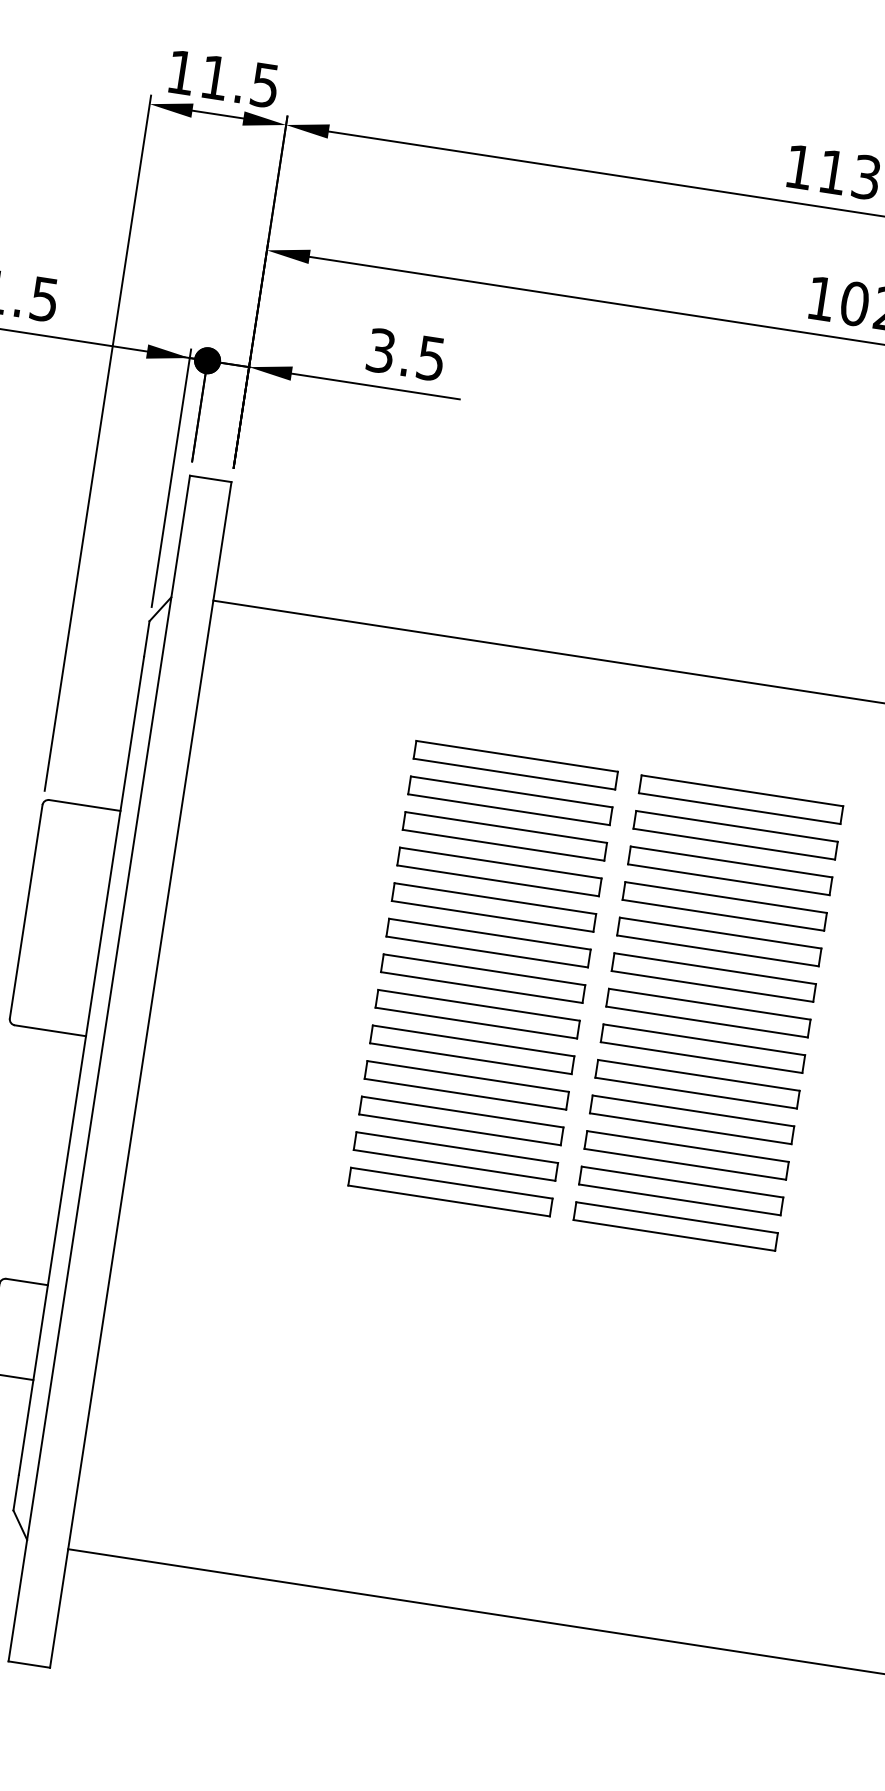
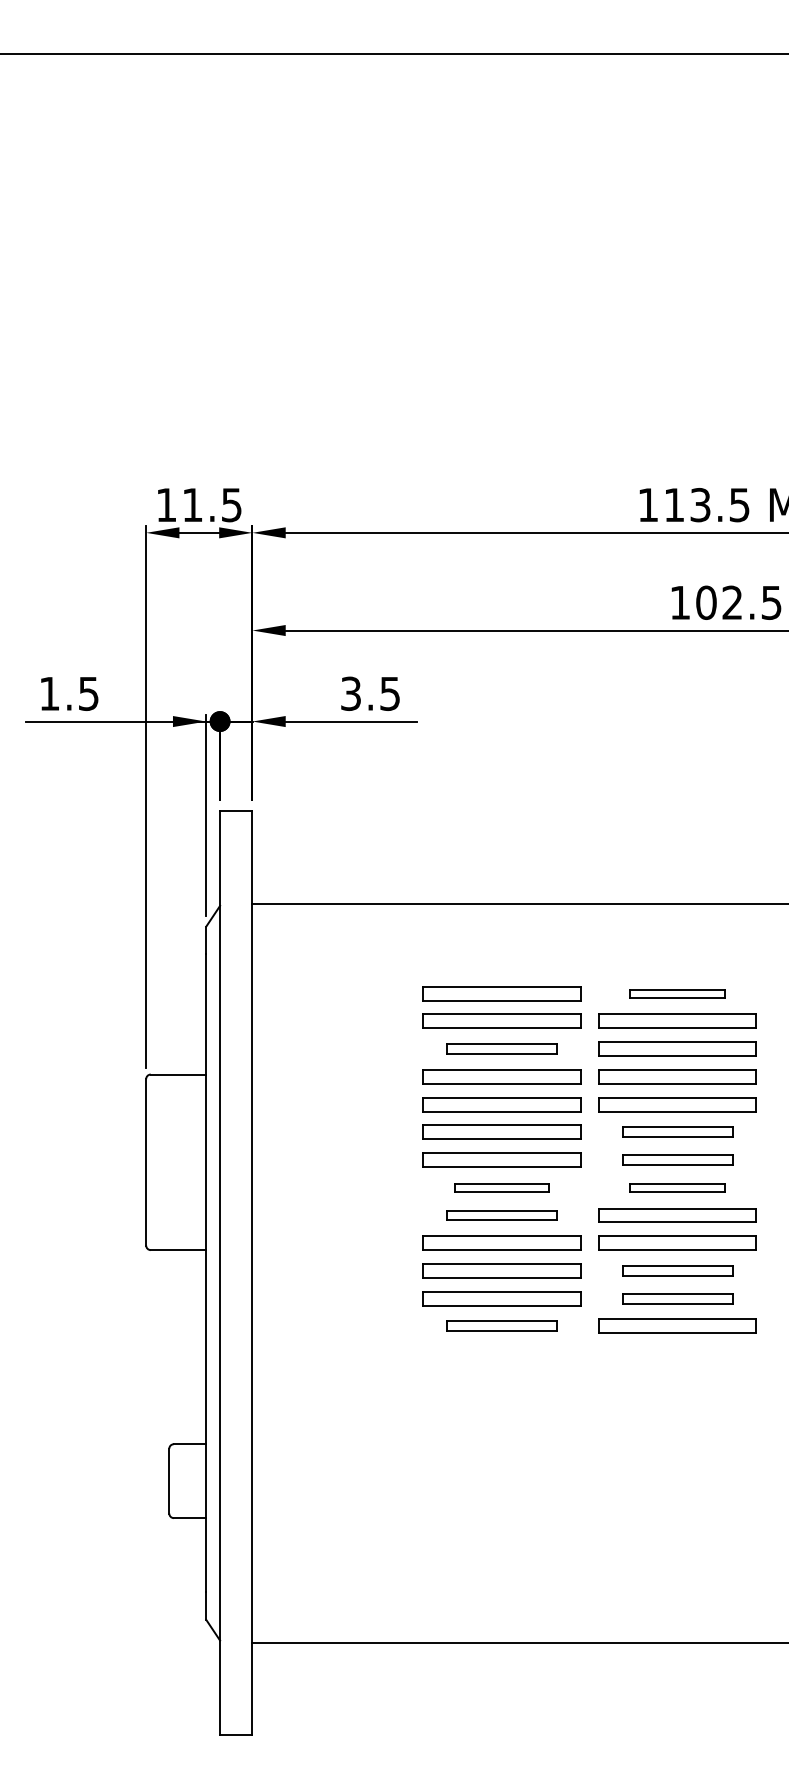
part: (741, 799) -> (677, 993), size x0.6
part: (504, 835) -> (501, 1048), size x0.7
part: (713, 976) -> (677, 1131), size x0.7
part: (708, 1012) -> (677, 1159), size x0.7
part: (477, 1013) -> (501, 1187), size x0.6
part: (702, 1048) -> (677, 1187), size x0.6
part: (471, 1049) -> (501, 1215), size x0.7
part: (686, 1154) -> (677, 1270), size x0.7
part: (450, 1190) -> (501, 1325), size x0.7
part: (681, 1190) -> (677, 1298), size x0.7

